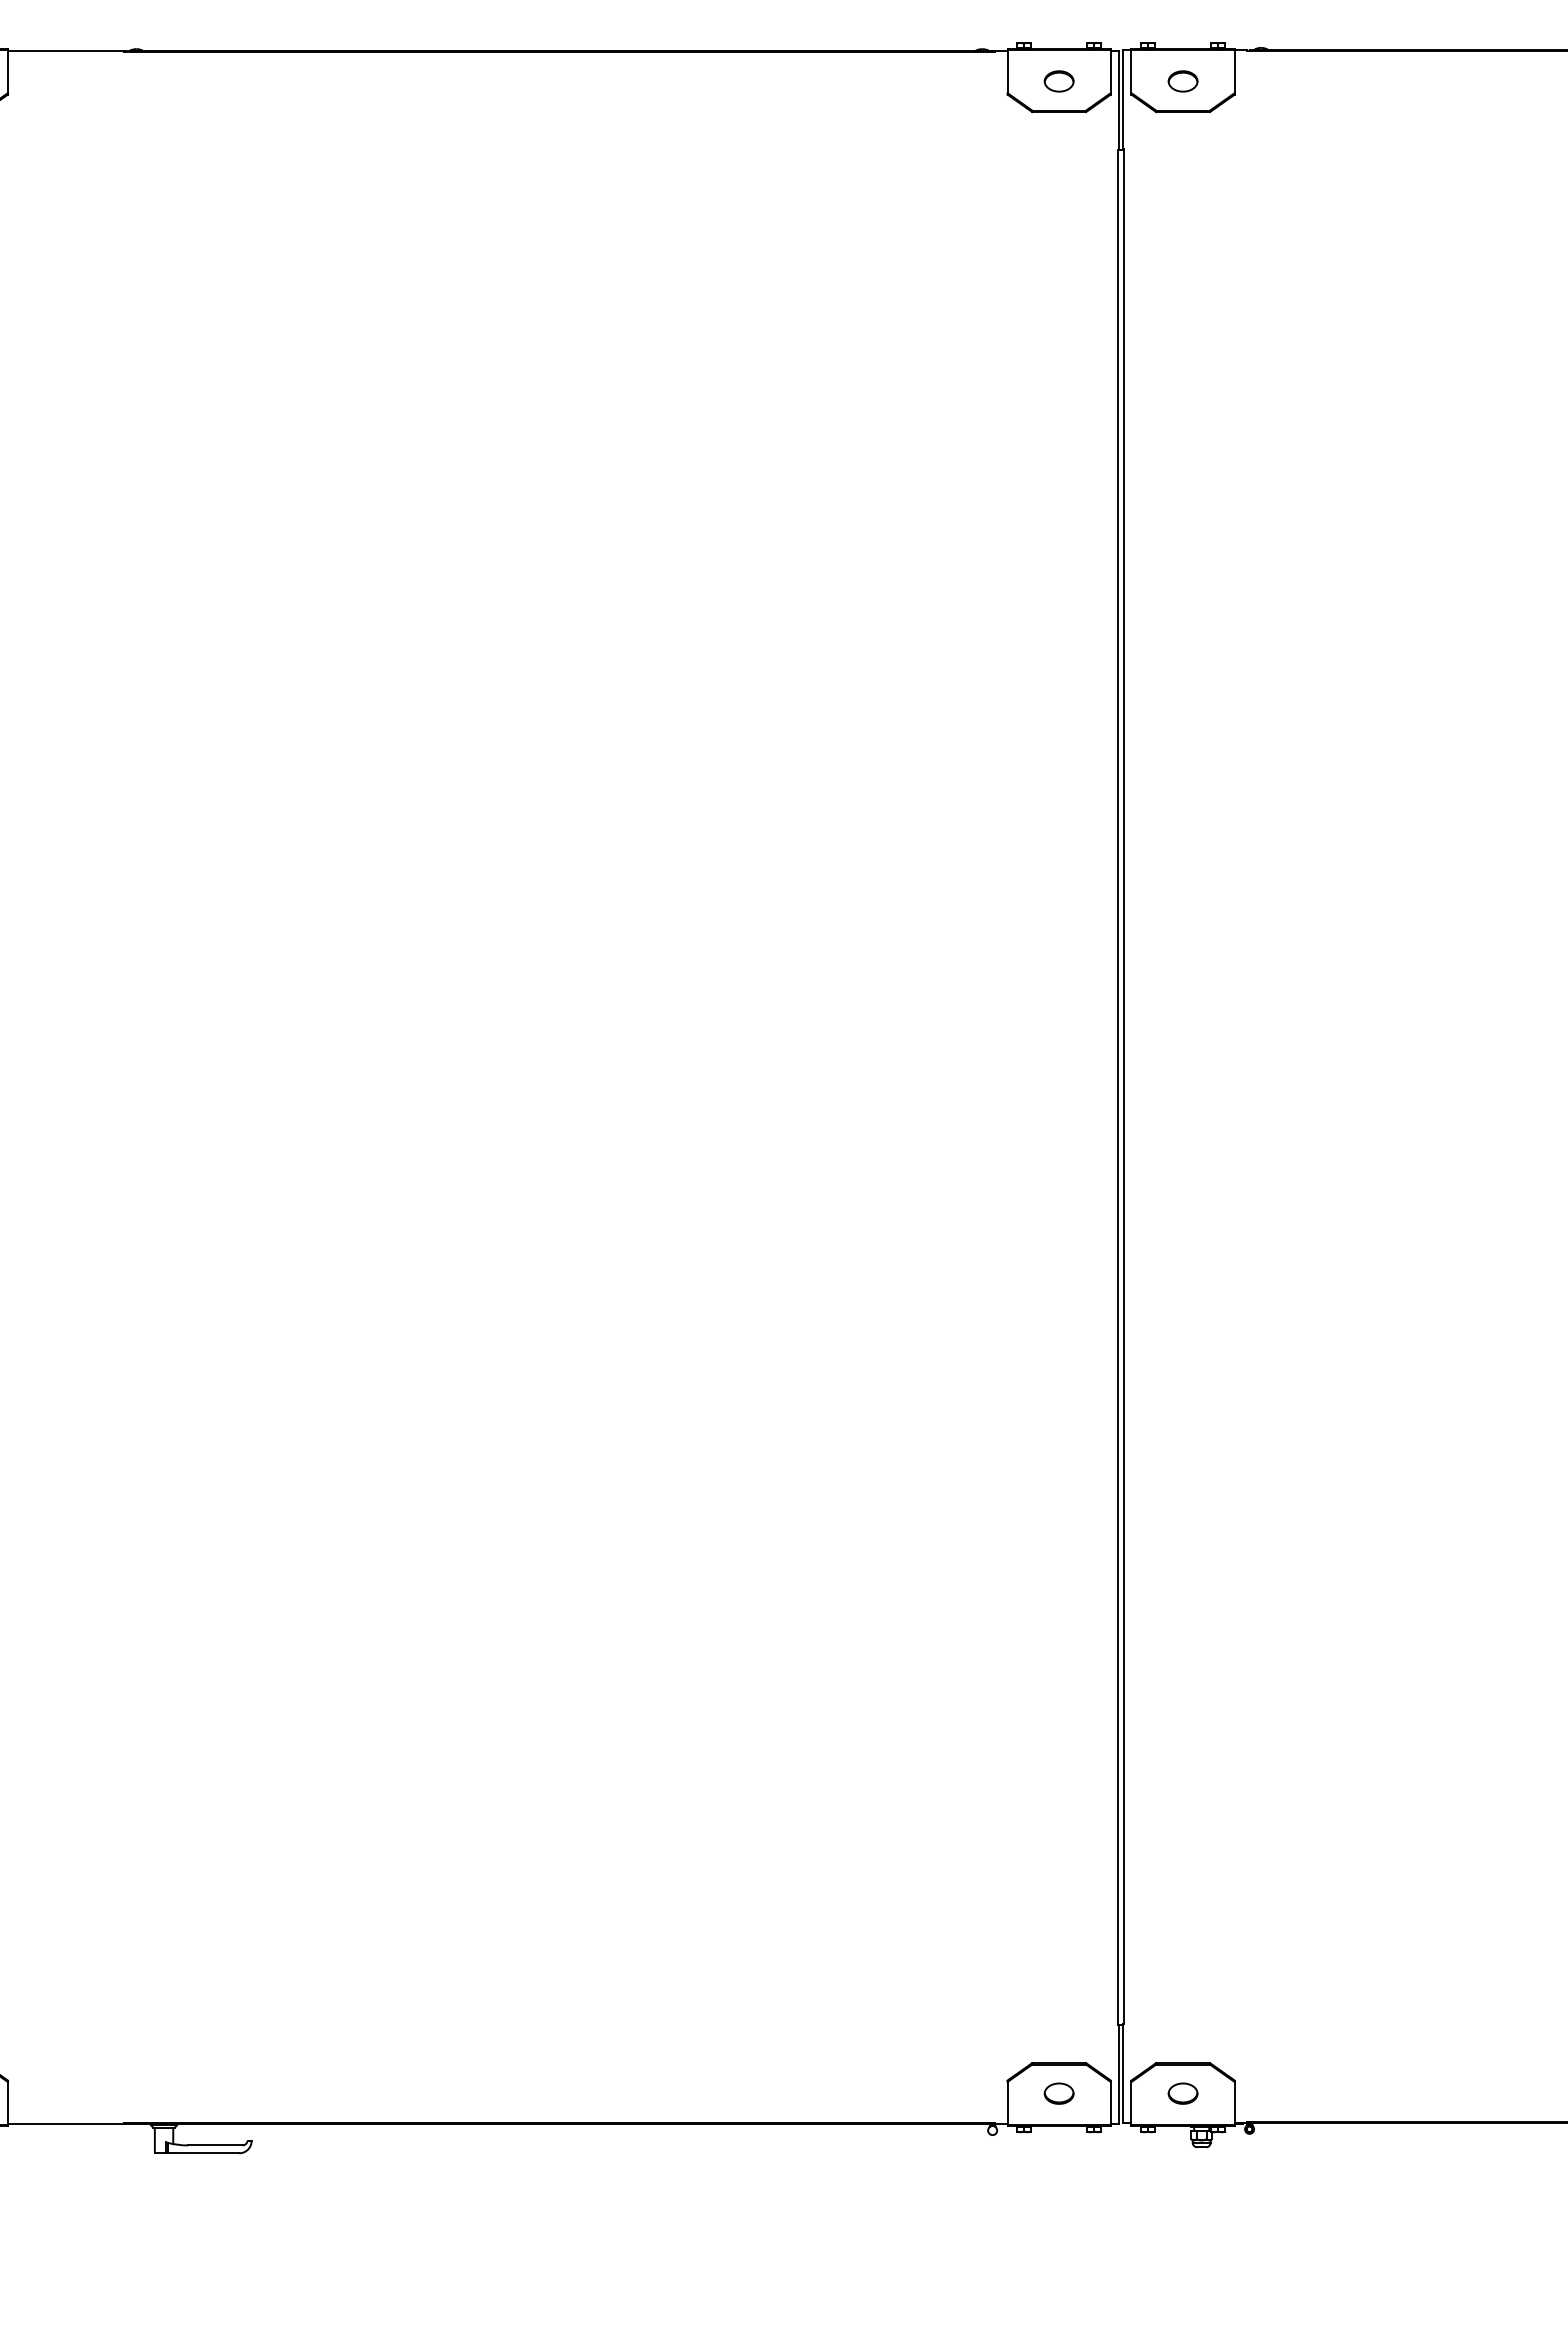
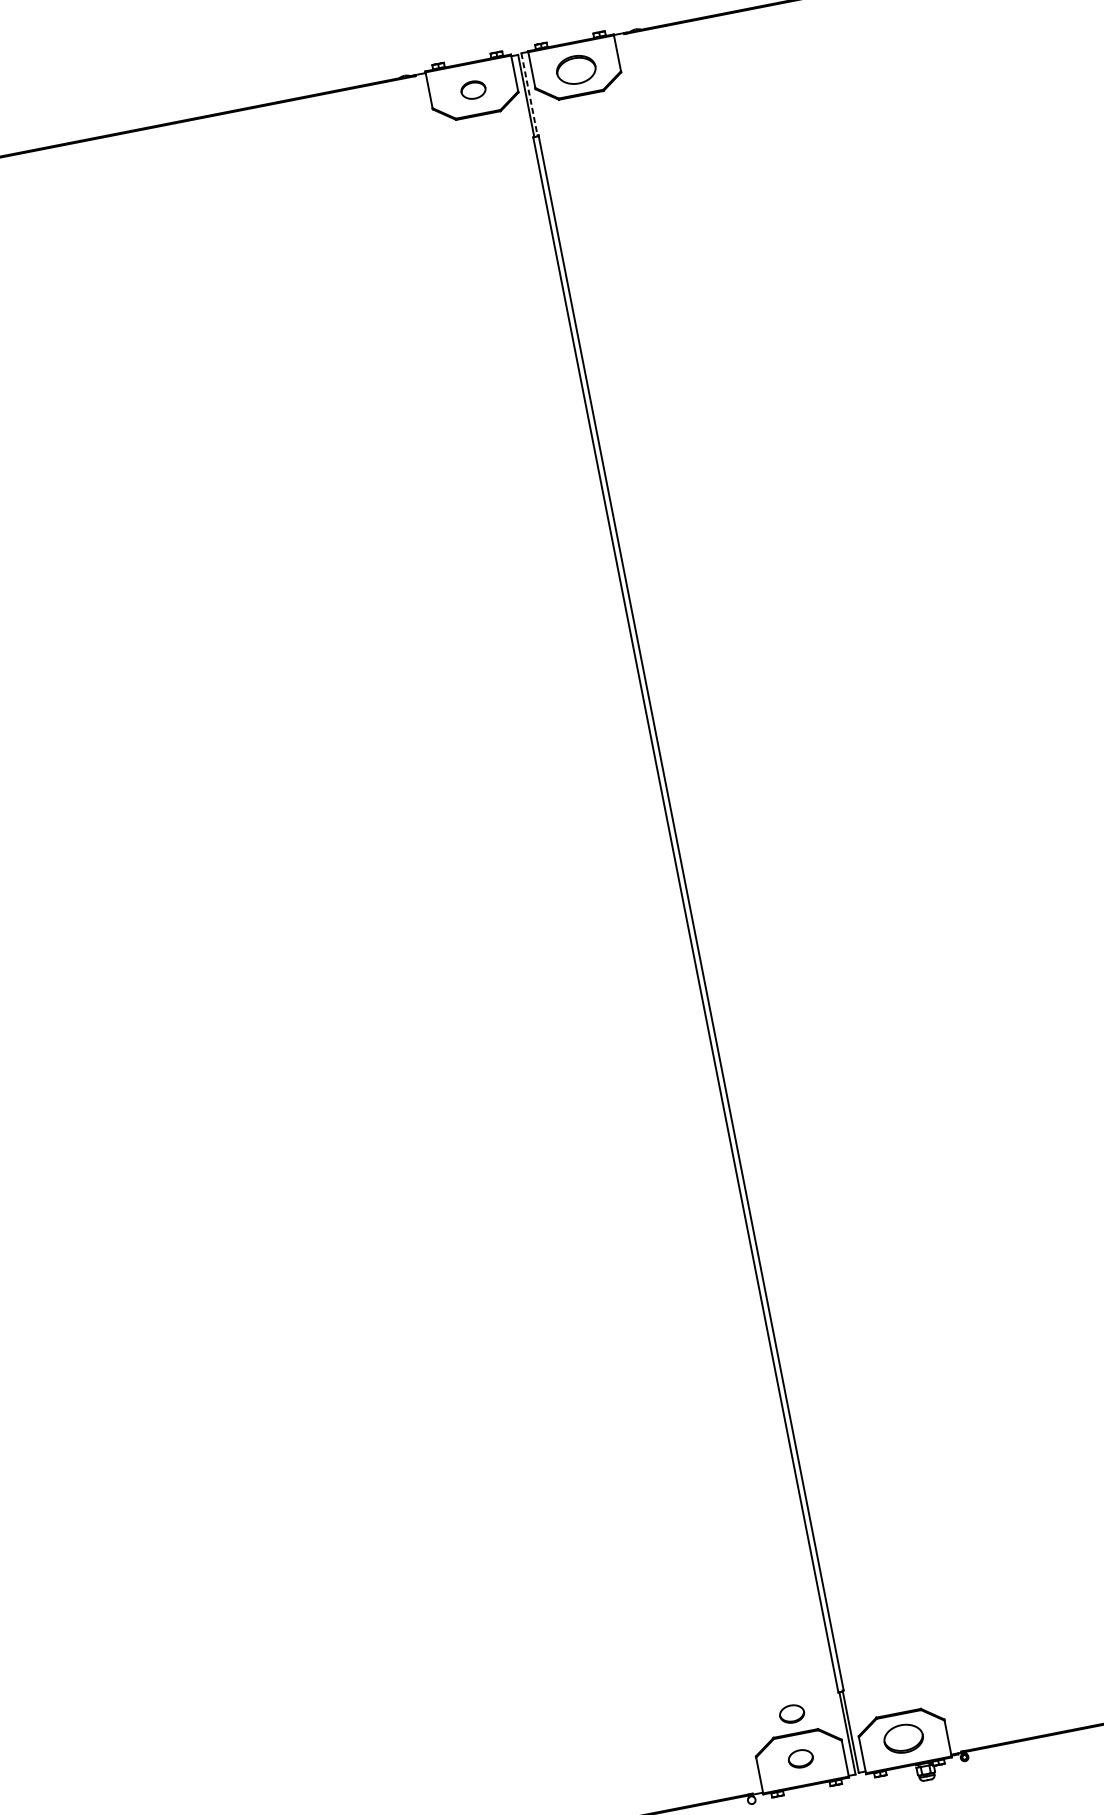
part: (1182, 81) -> (575, 70), size x1.6
line: (1123, 99) -> (529, 94), solid -> dashed
part: (1058, 2039) -> (791, 1714), added
part: (1182, 2093) -> (903, 1738), size x1.6

